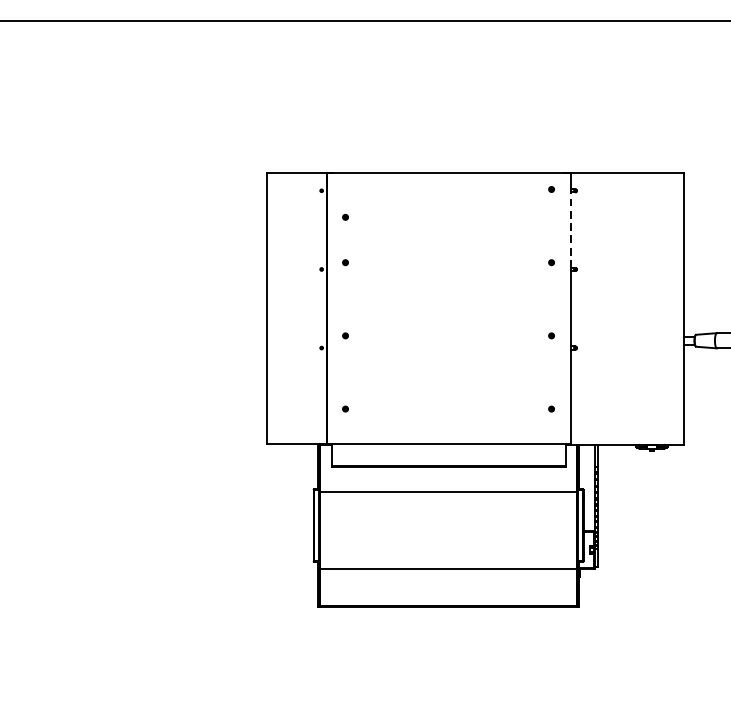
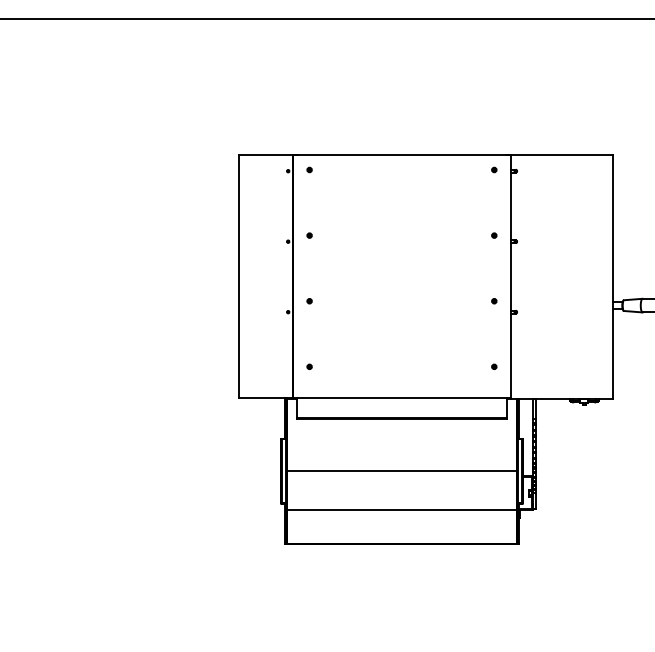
part: (345, 216) -> (309, 169), moved
line: (570, 230) -> (511, 206), dashed -> solid
line: (448, 492) -> (401, 471), moved

